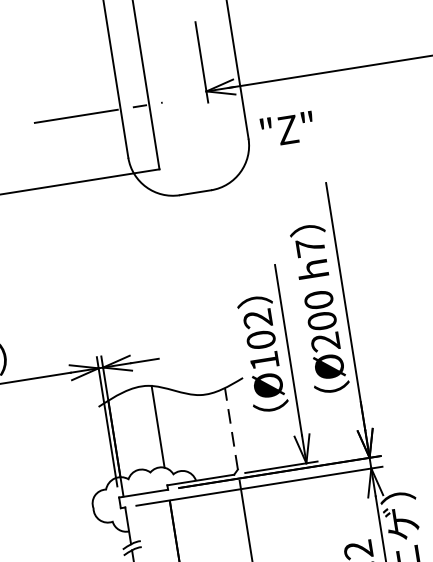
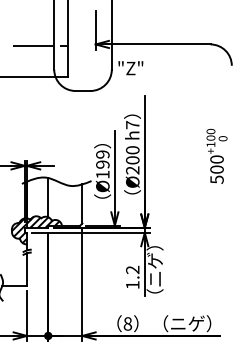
text: (258, 329) -> (102, 159), Ø102 -> Ø199
line: (231, 427) -> (82, 203), dashed -> solid
hatch: (142, 497) -> (35, 229), added

